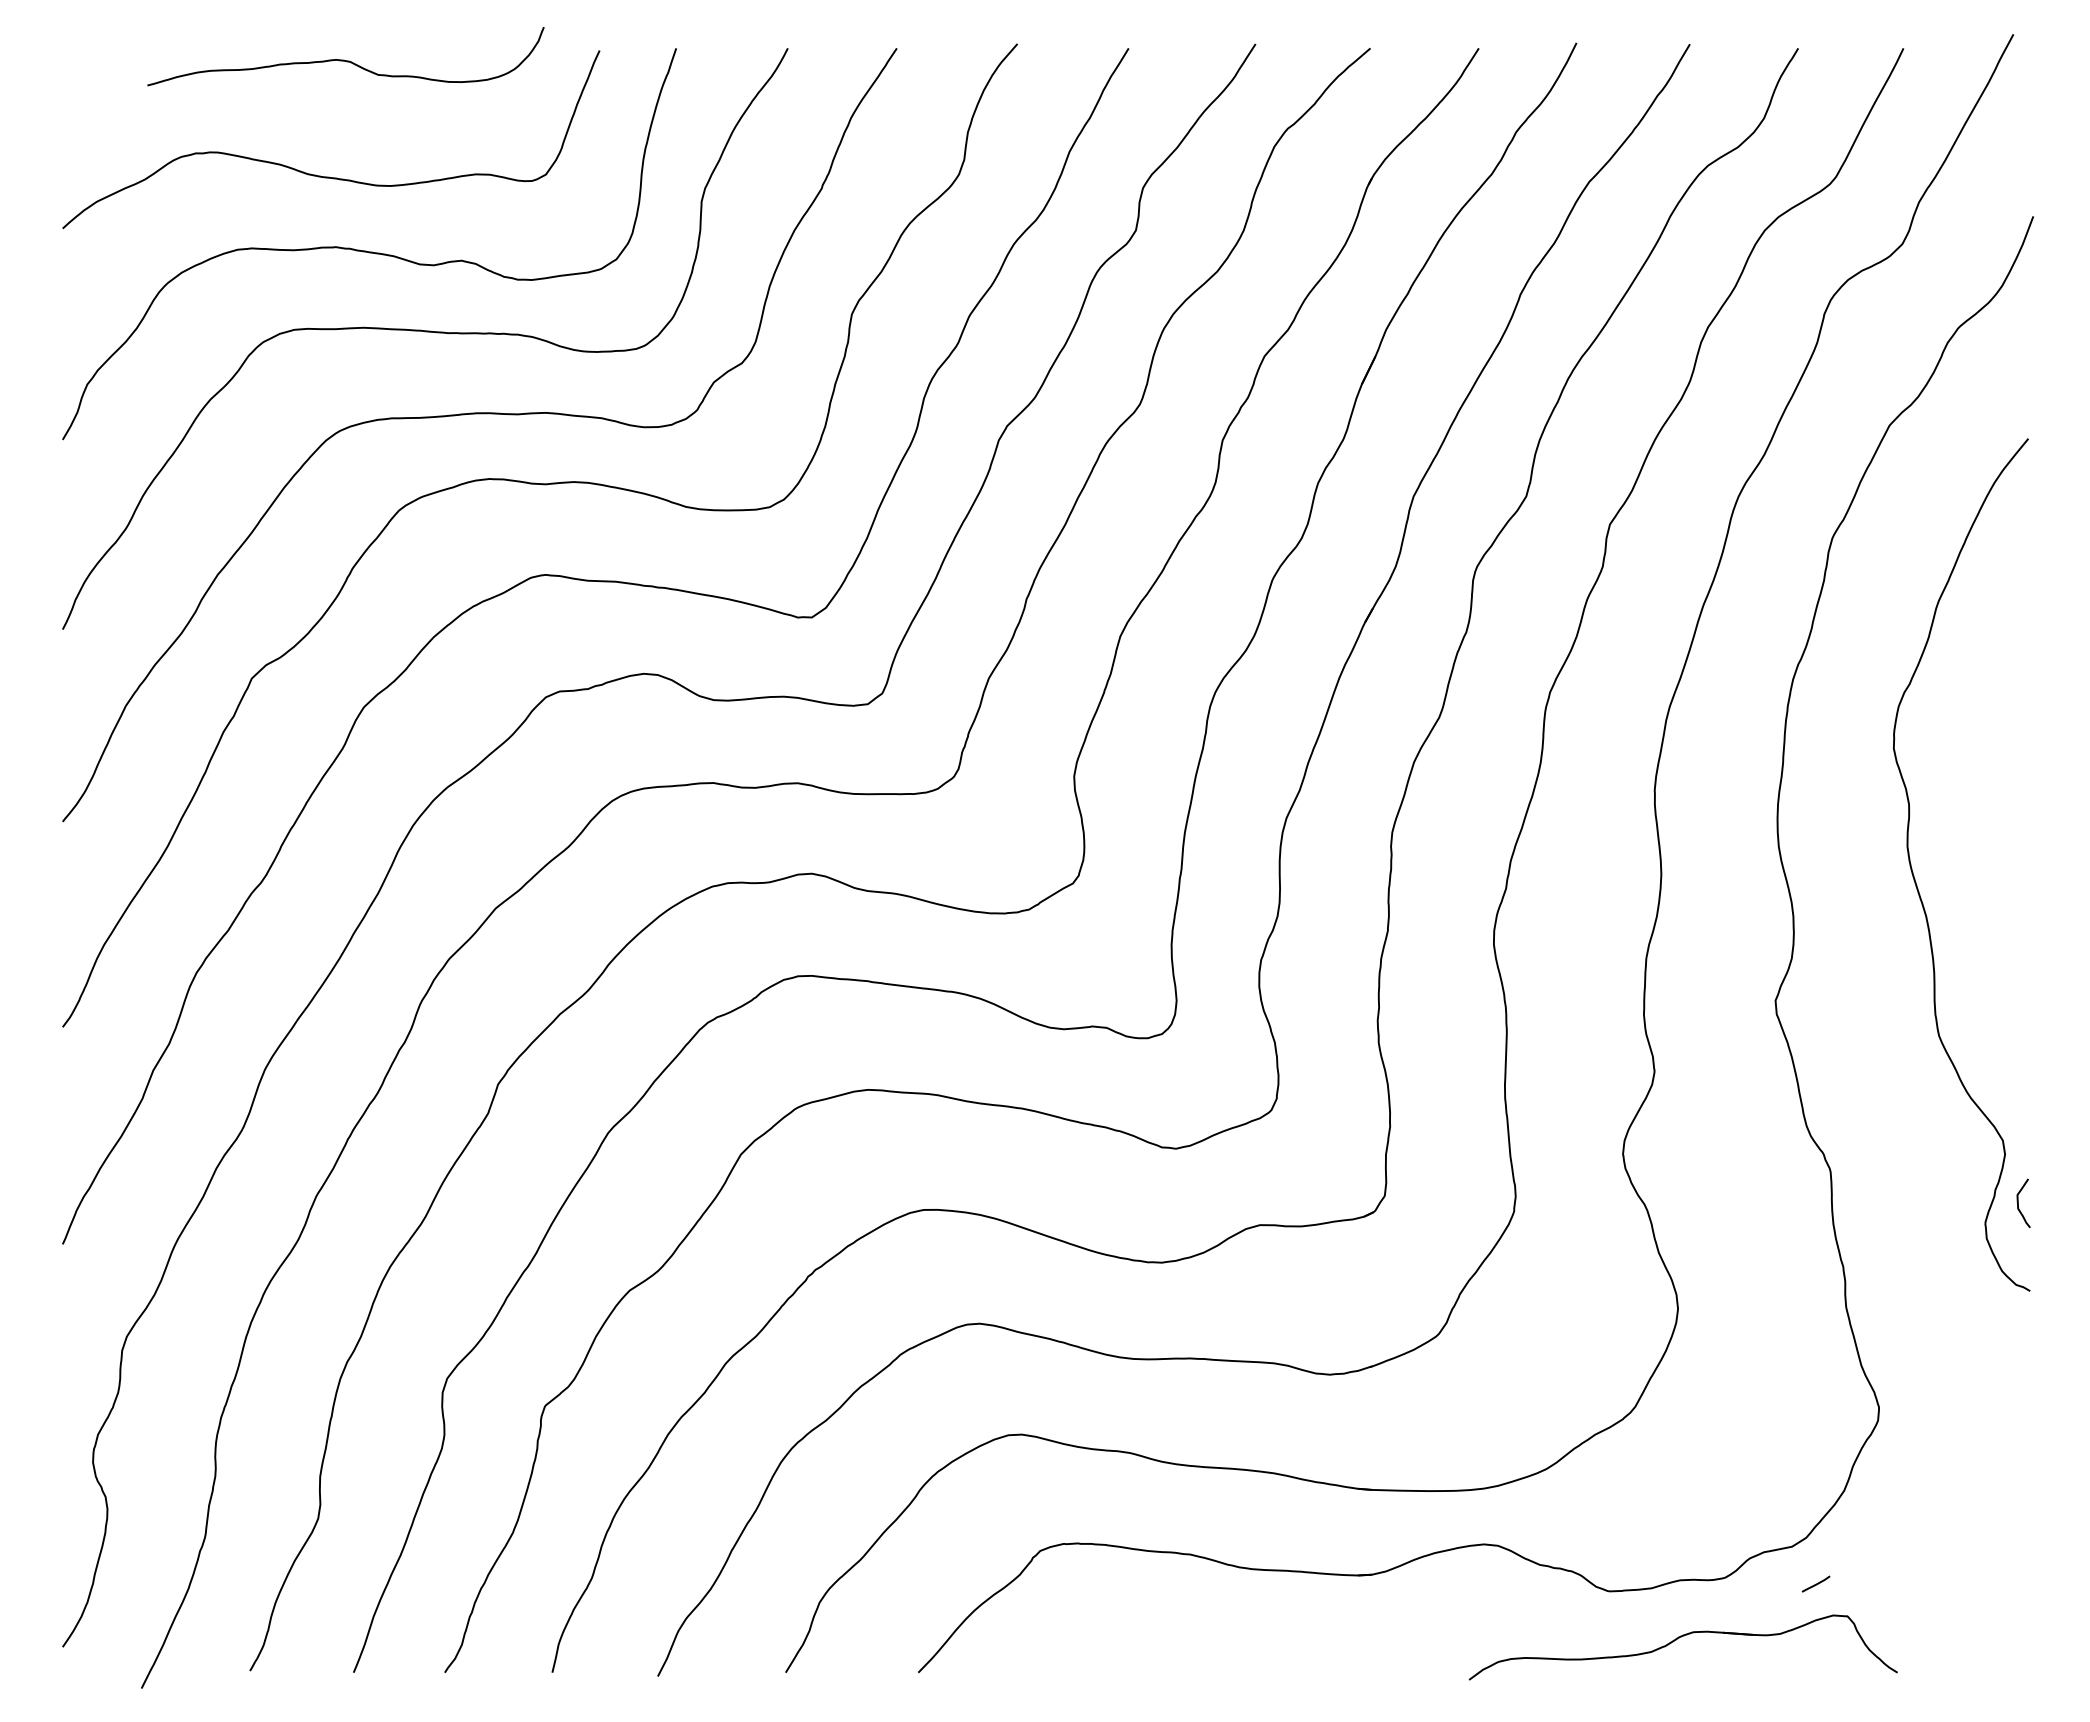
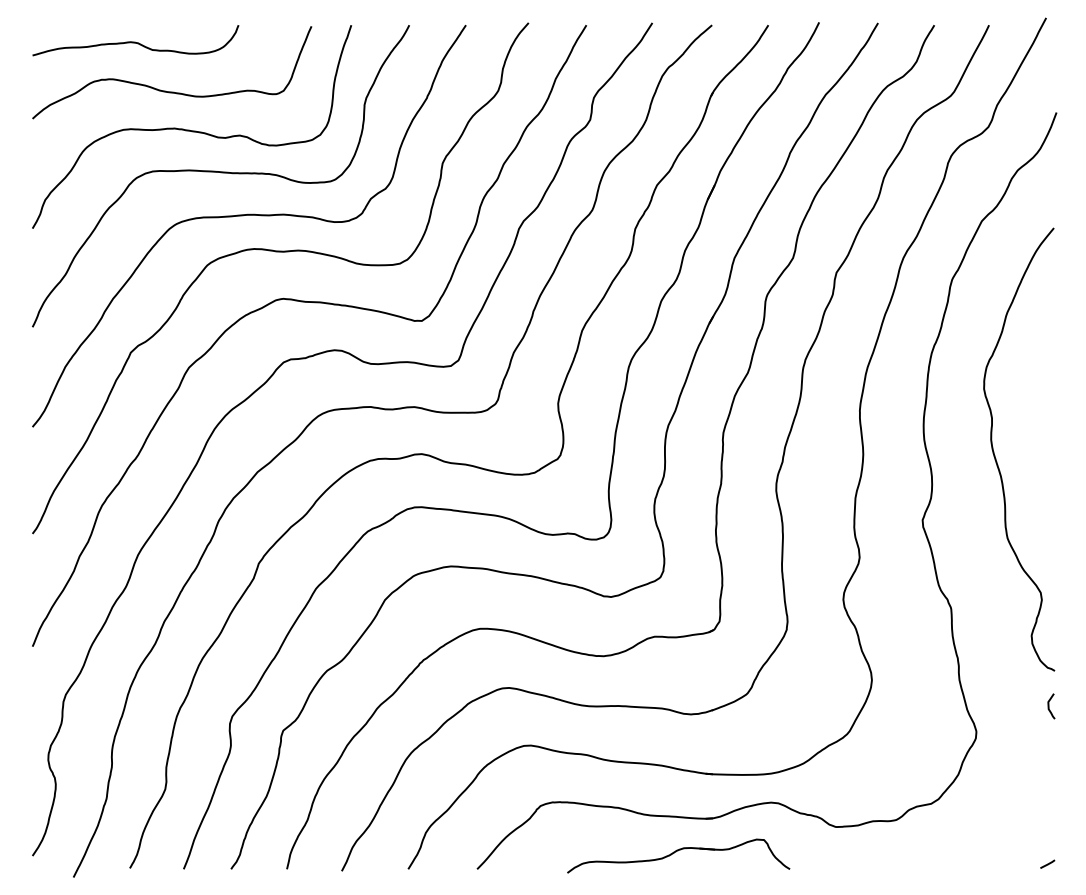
curve: (345, 58) -> (135, 41), moved
curve: (2019, 1203) -> (1049, 706), moved
line: (1815, 1582) -> (1047, 863), moved
part: (1682, 1646) -> (678, 855), moved

